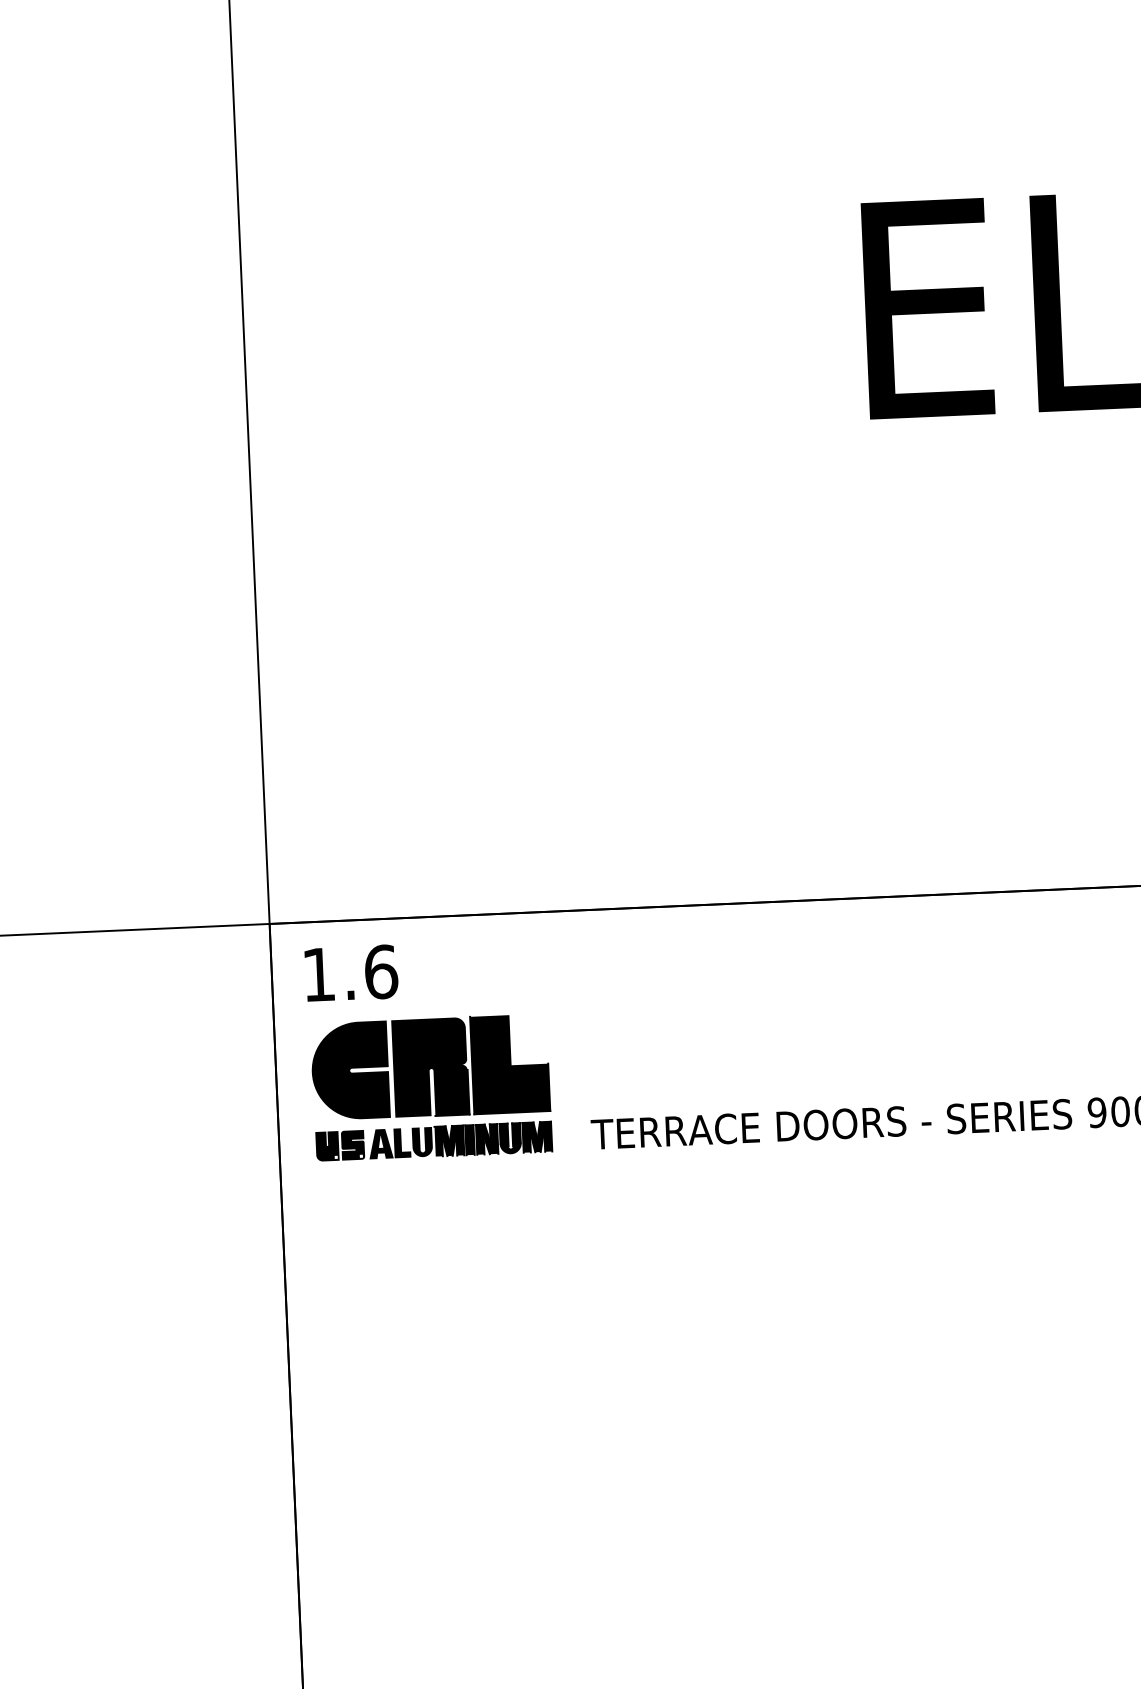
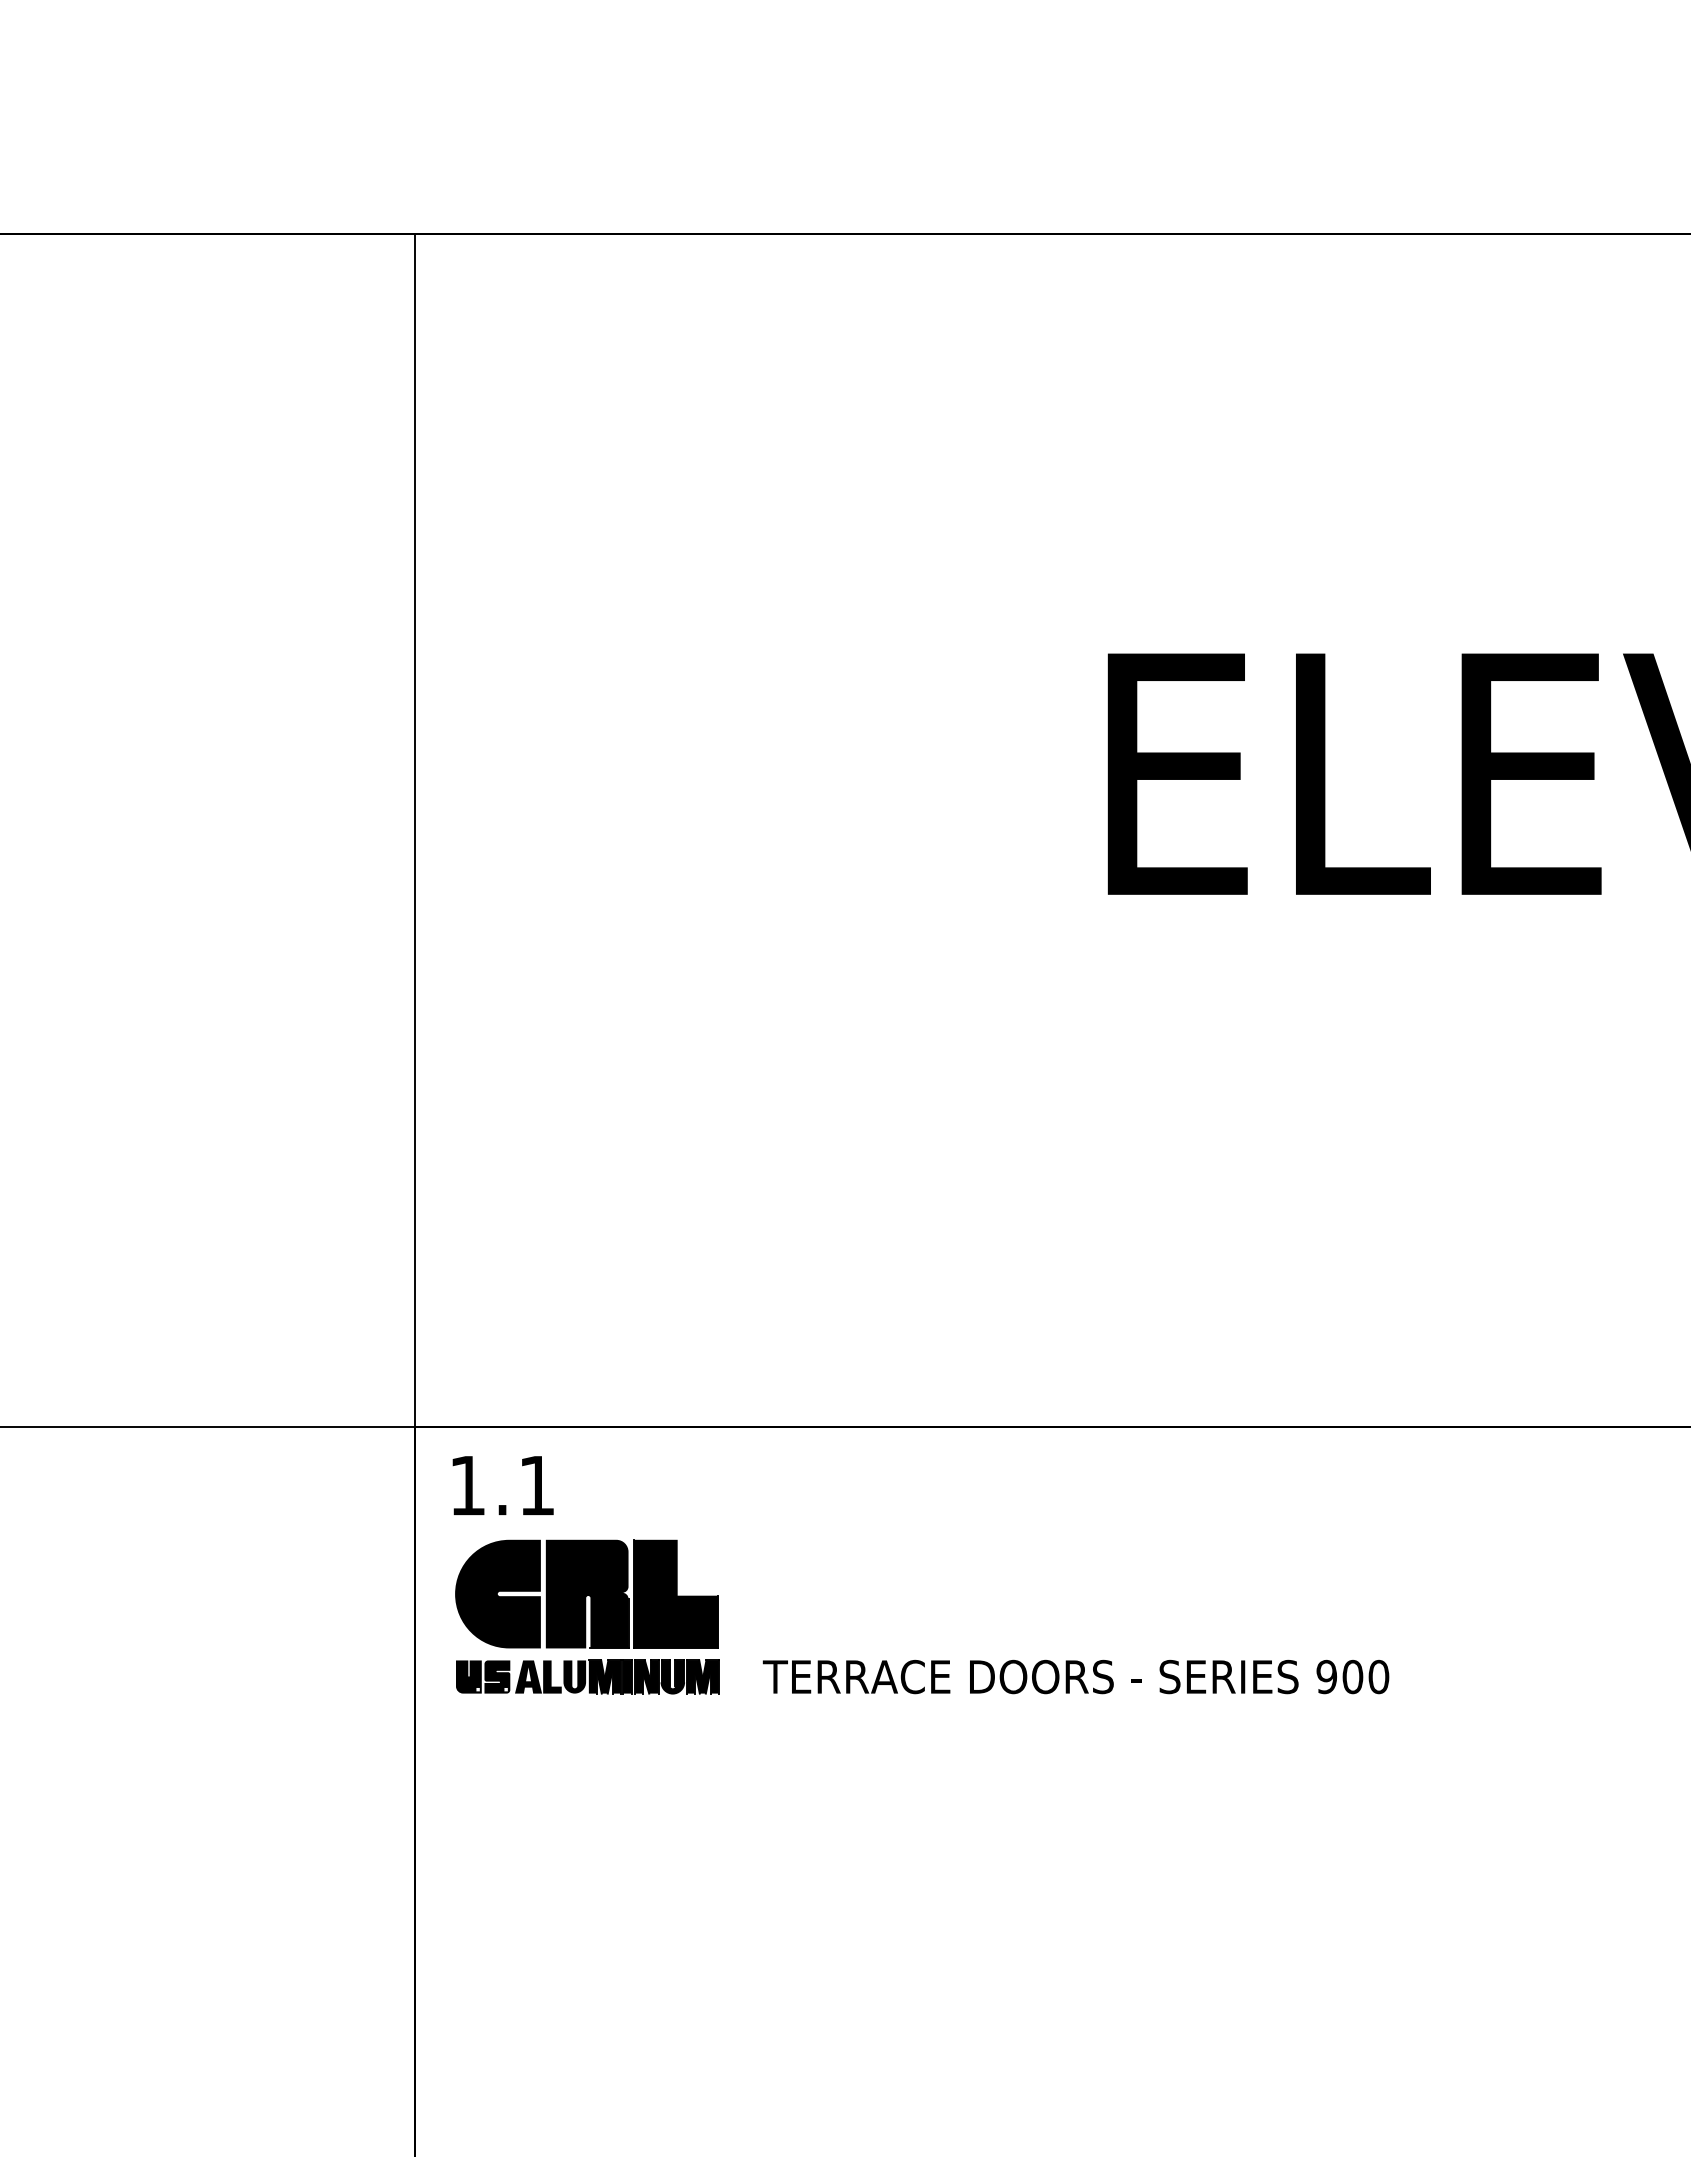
text: (381, 971) -> (537, 1485), 1.6 -> 1.1

